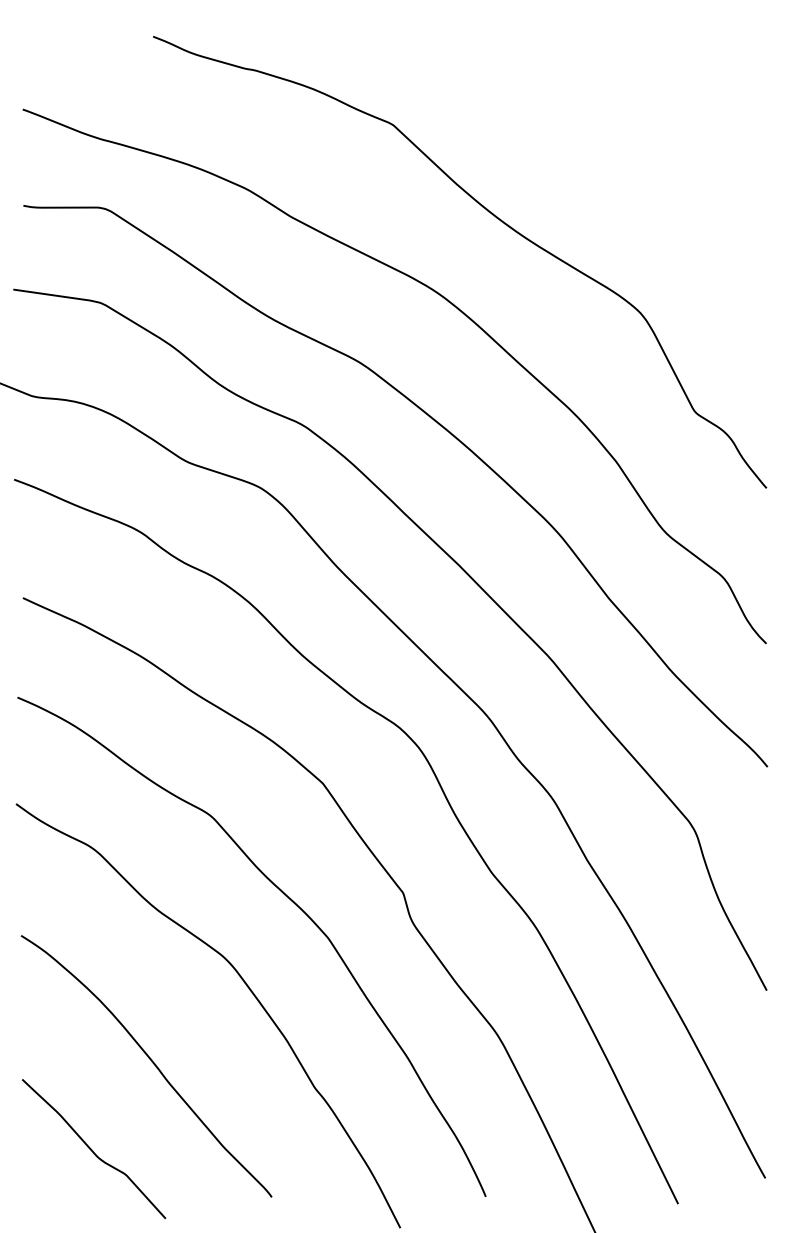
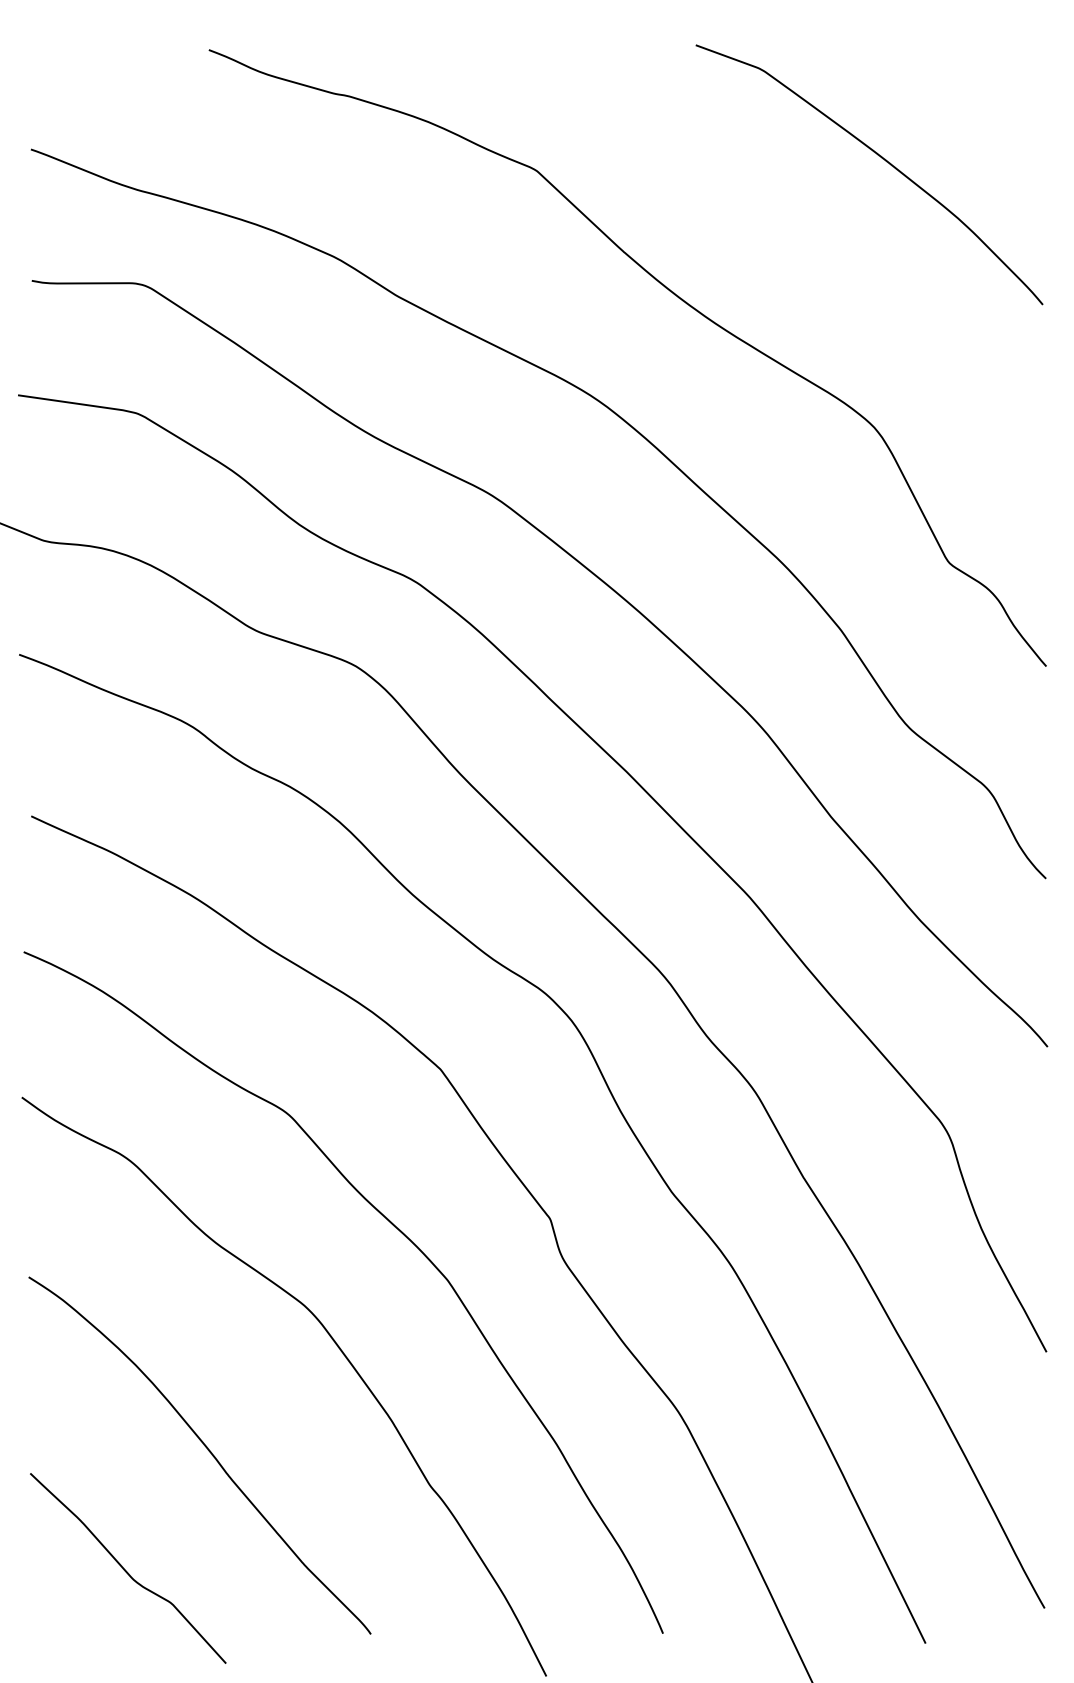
curve: (646, 116) -> (882, 159), added

